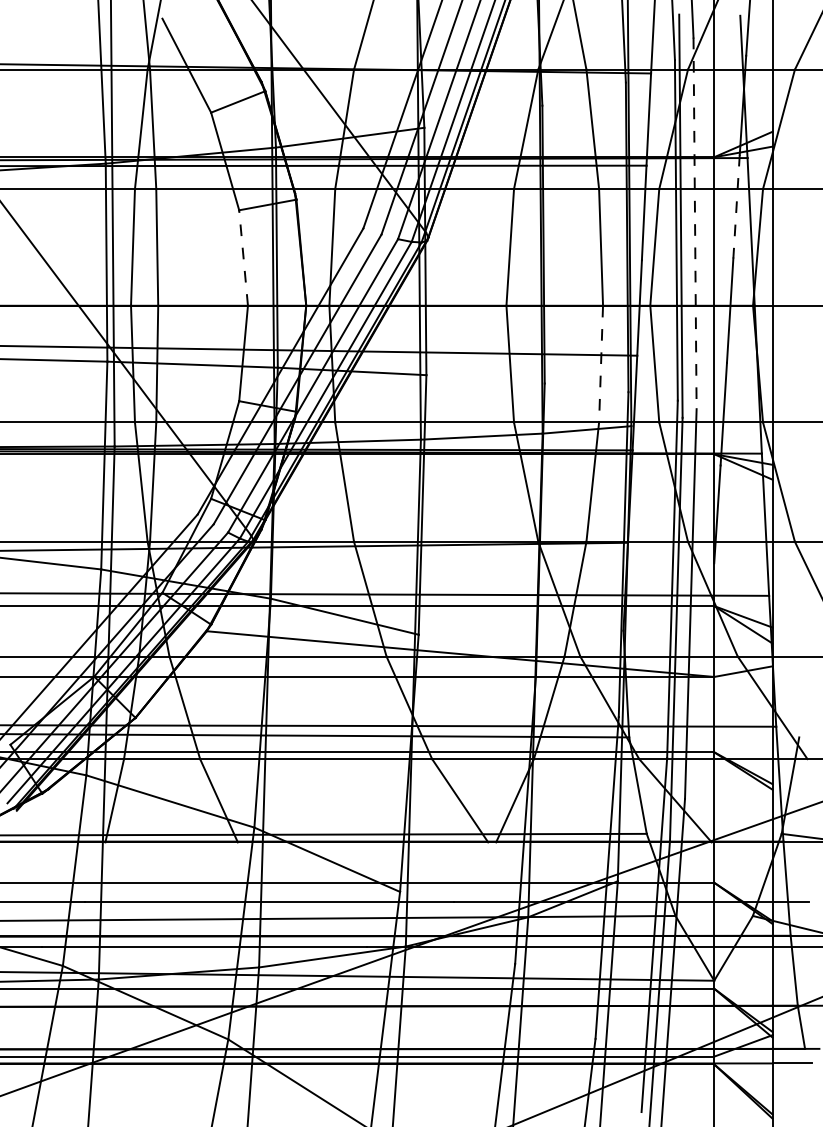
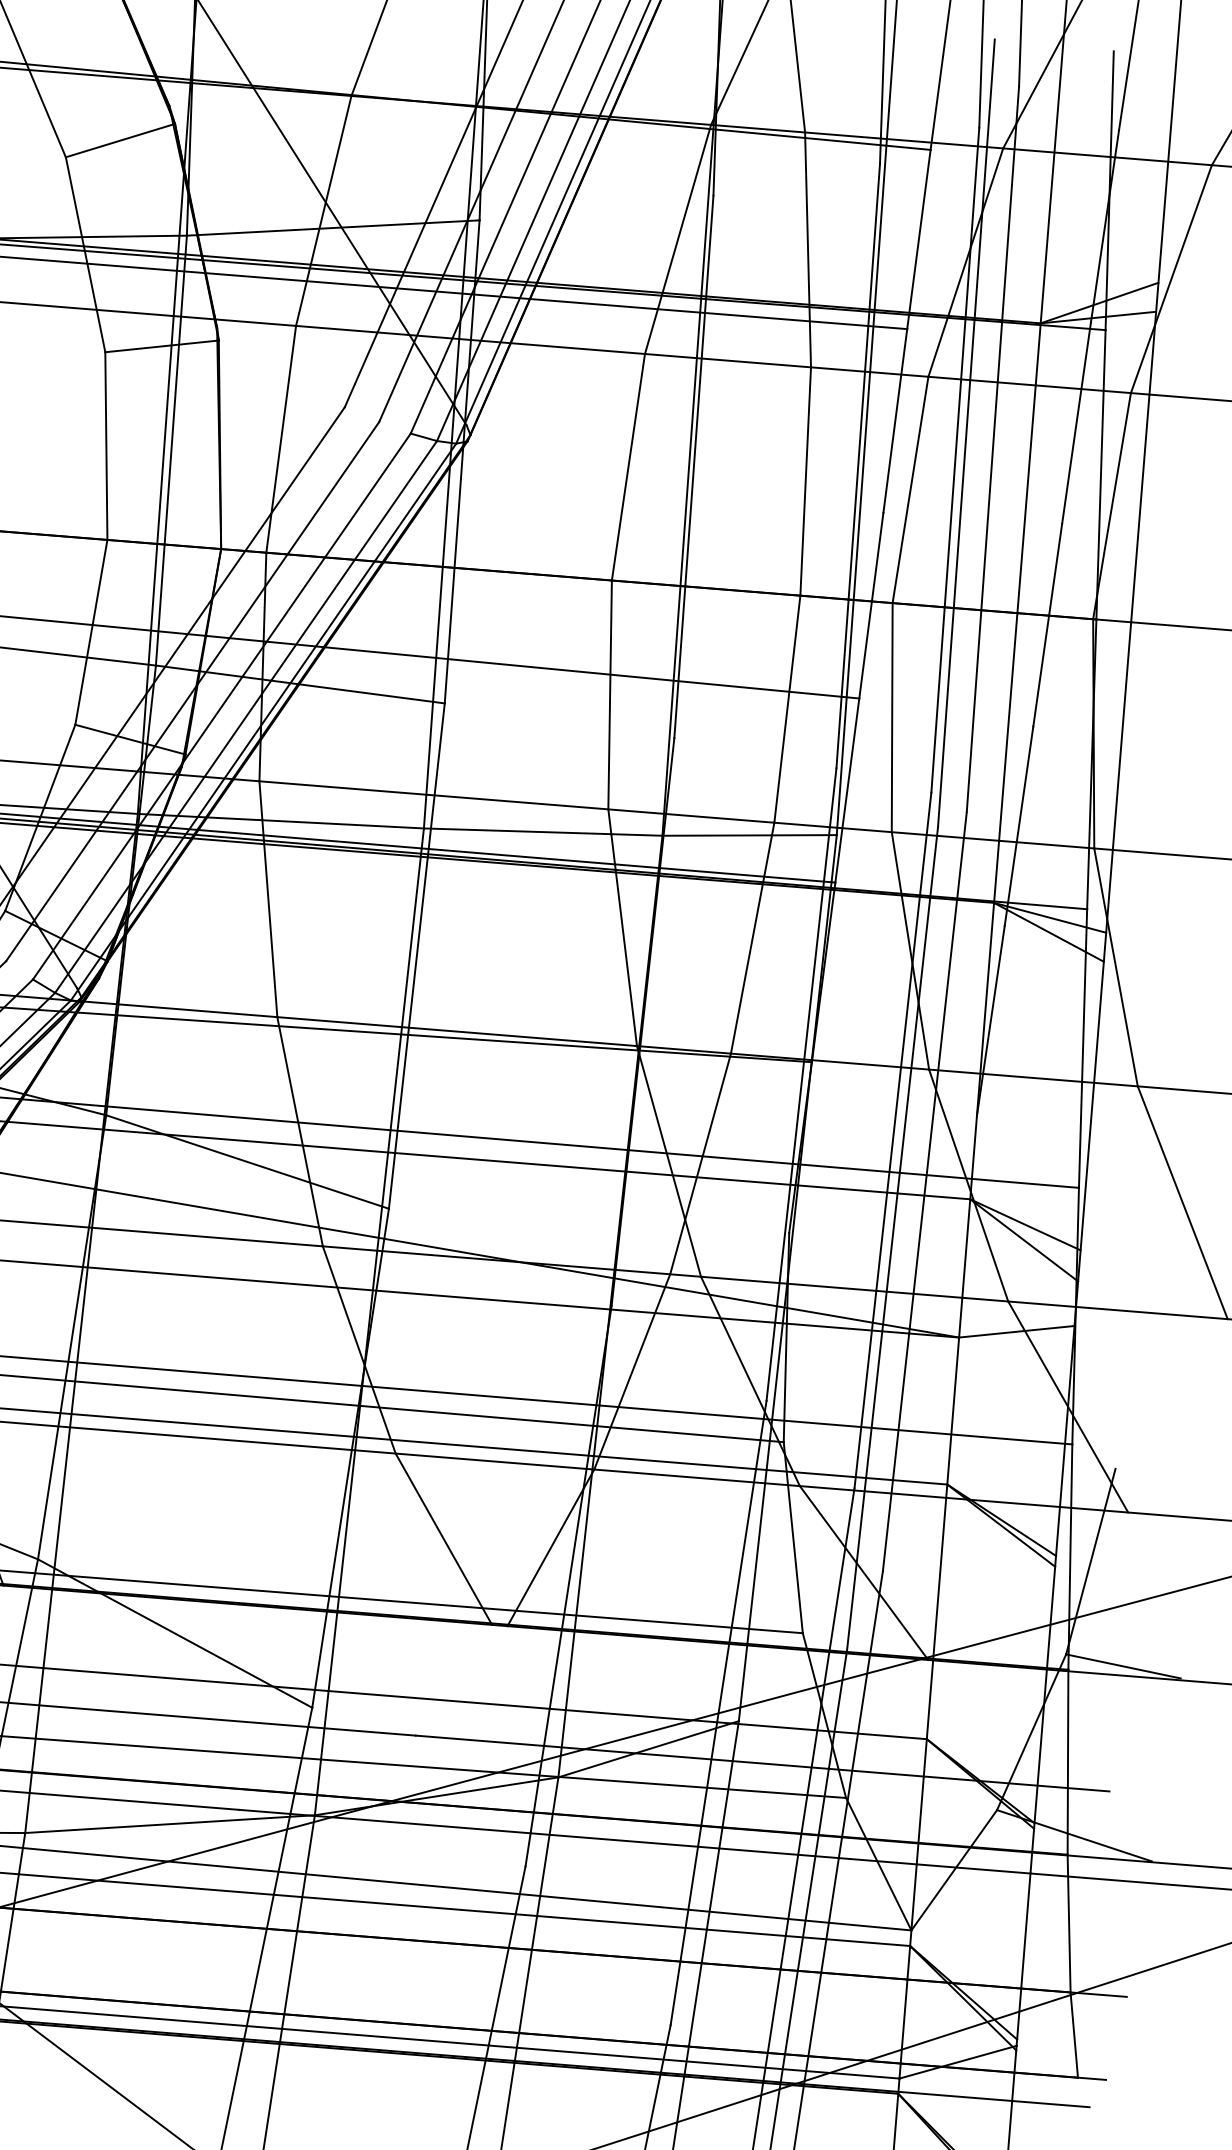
line: (736, 206) -> (1076, 422), dashed -> solid
line: (695, 223) -> (993, 449), dashed -> solid
line: (243, 258) -> (106, 446), dashed -> solid
line: (601, 364) -> (788, 710), dashed -> solid

